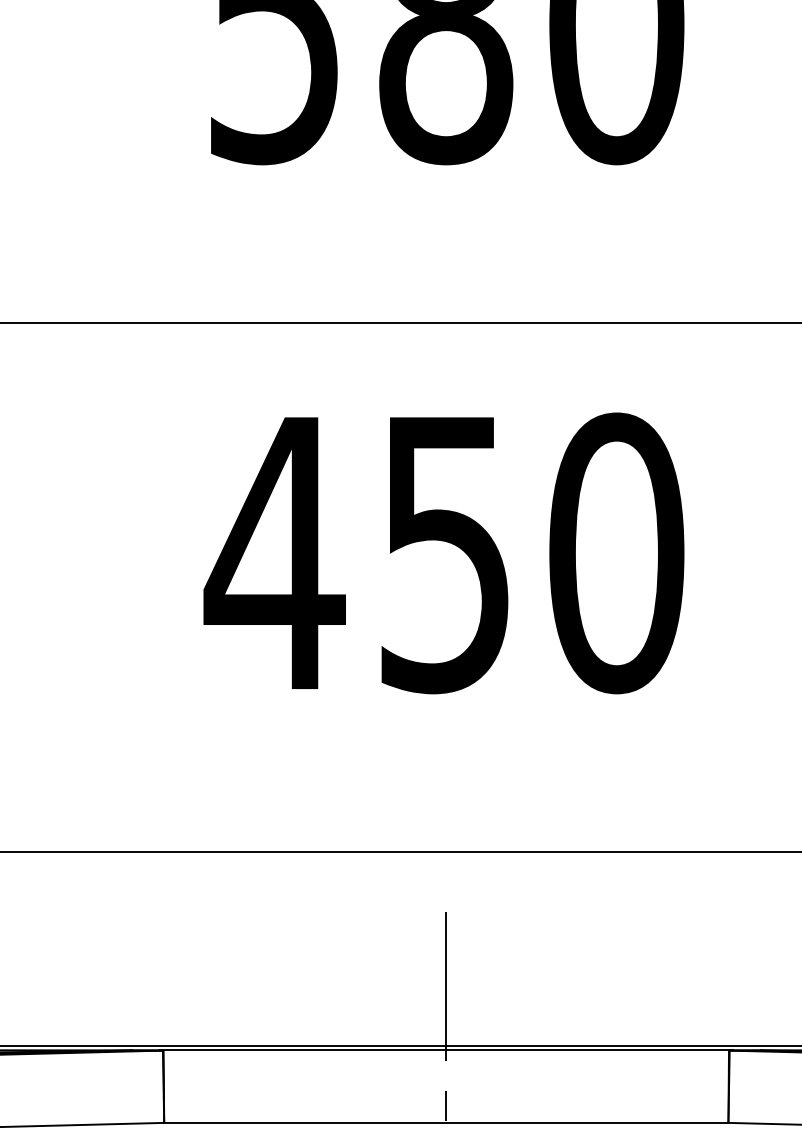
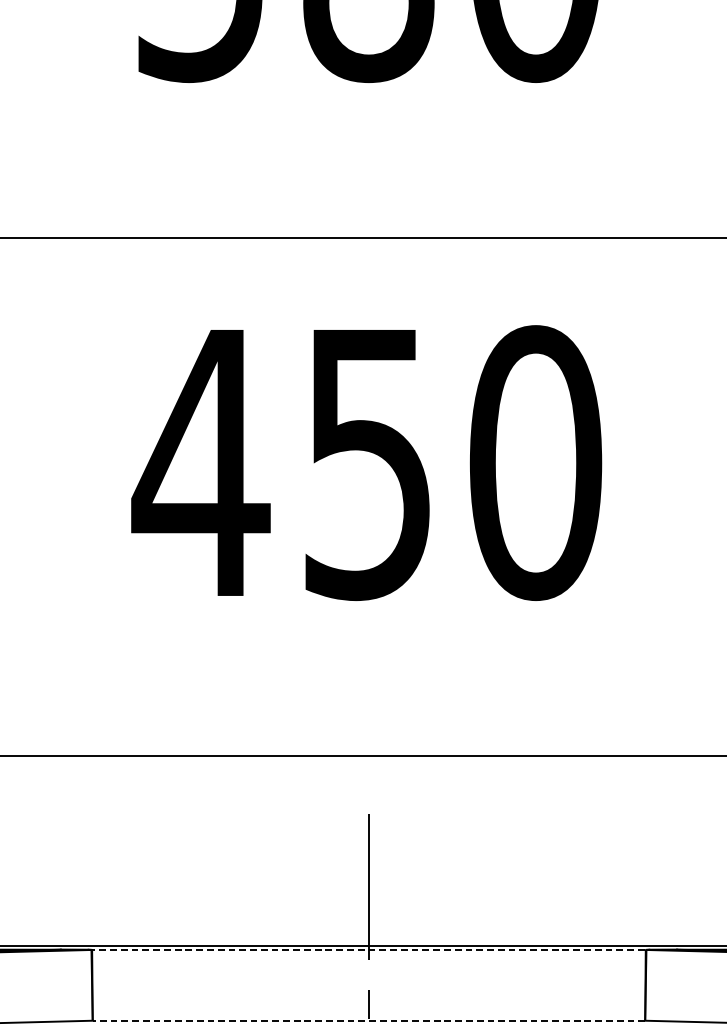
line: (446, 1050) -> (369, 949), solid -> dashed
line: (445, 1122) -> (368, 1020), solid -> dashed

